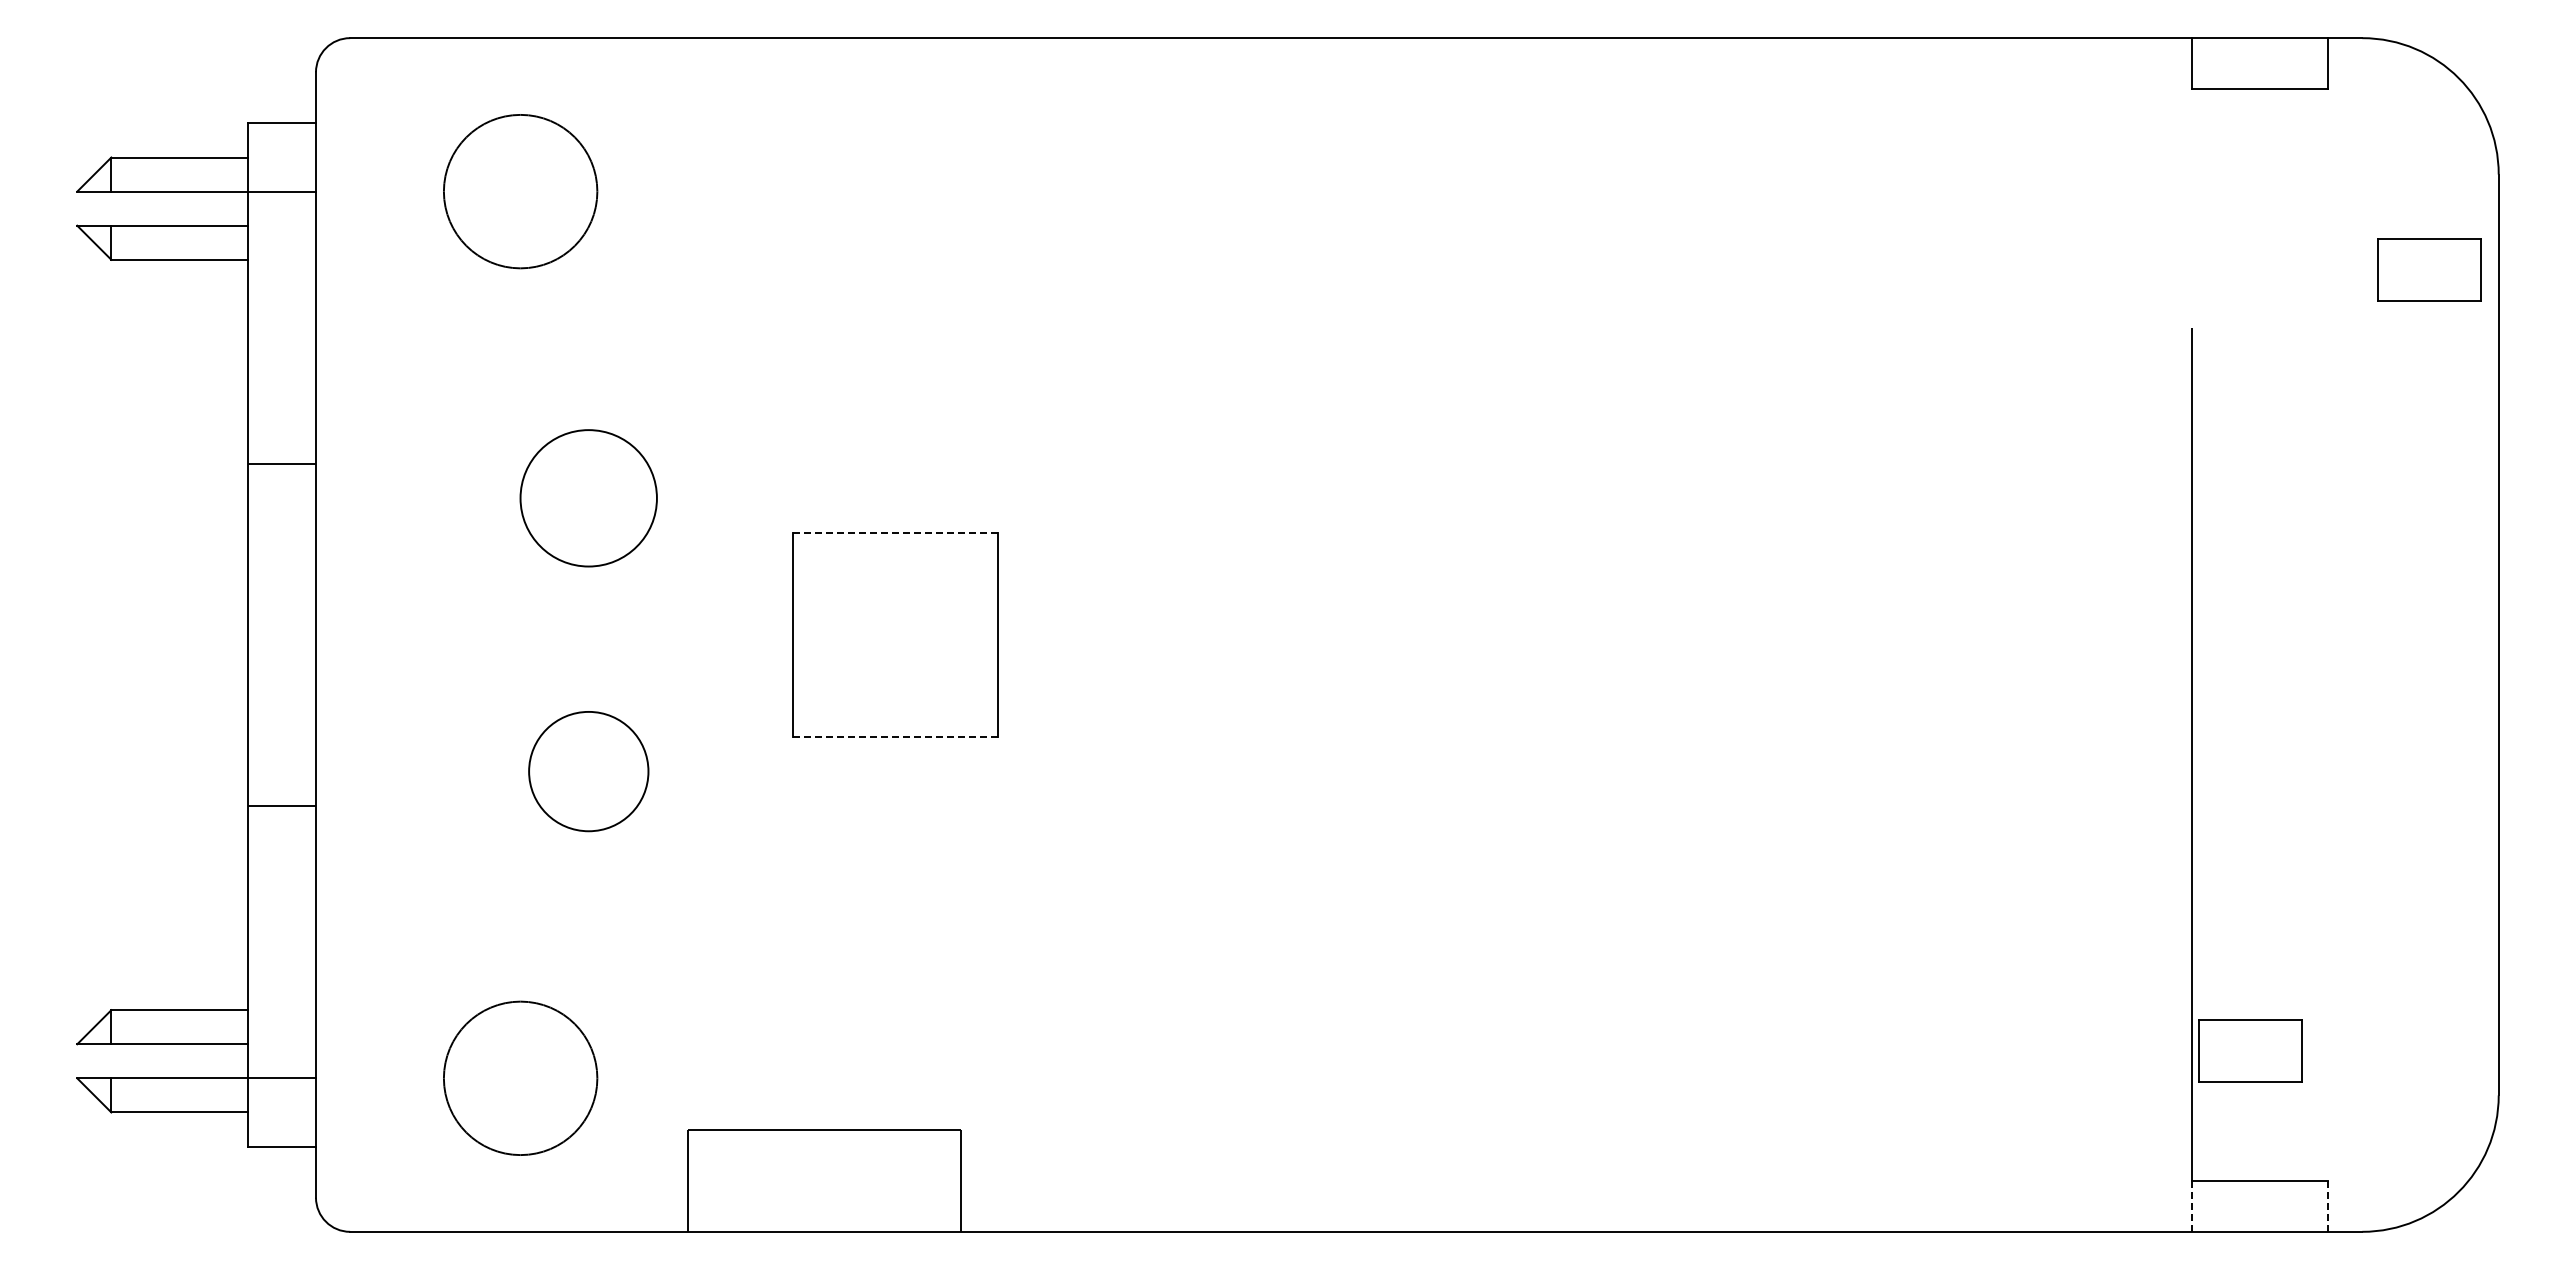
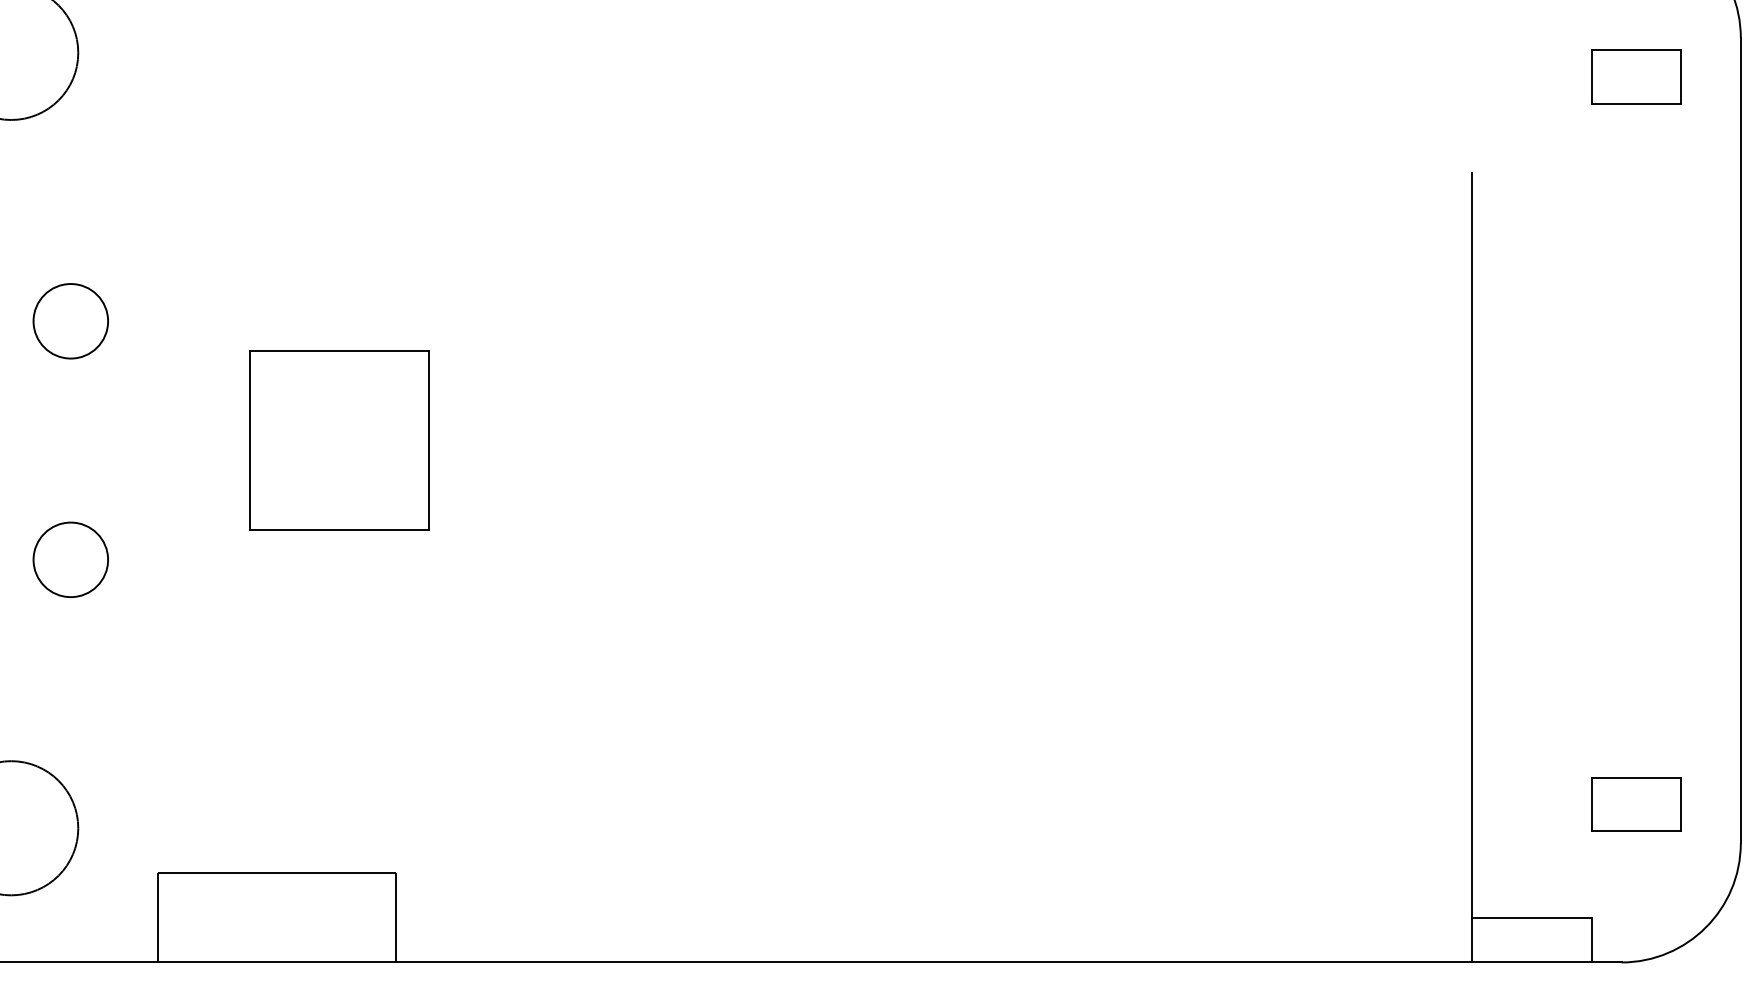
part: (2429, 269) -> (1636, 76), moved
circle: (588, 498) -> (70, 321), size x0.62
line: (895, 532) -> (338, 350), dashed -> solid
line: (896, 737) -> (339, 530), dashed -> solid
circle: (588, 770) -> (70, 559), size x0.71
part: (2250, 1050) -> (1636, 803), moved
line: (2191, 1206) -> (1472, 940), dashed -> solid
line: (2328, 1206) -> (1591, 940), dashed -> solid

